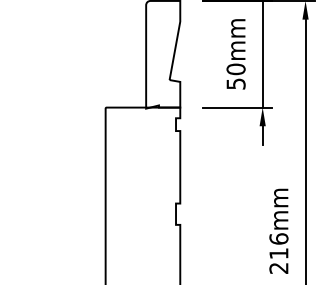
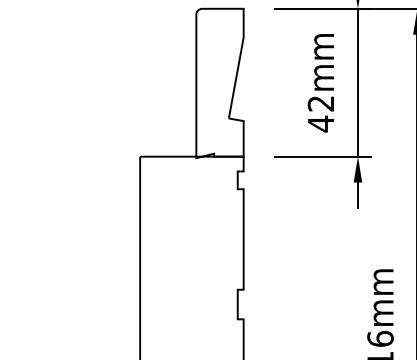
text: (235, 76) -> (320, 113), 50mm -> 42mm

